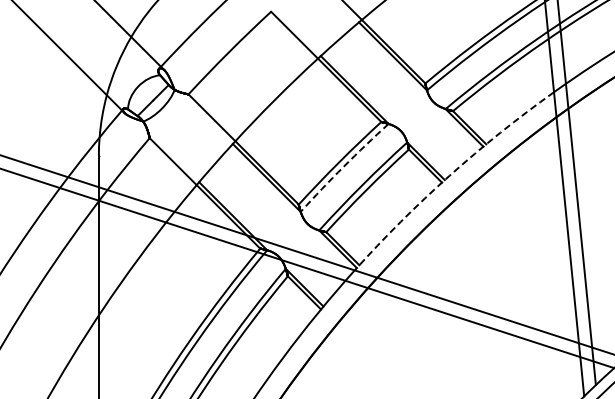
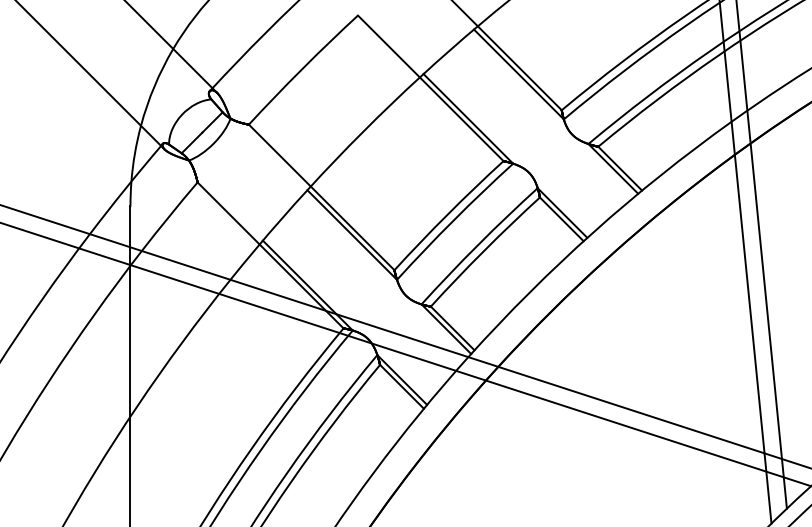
arc: (343, 166) -> (453, 219), dashed -> solid
arc: (449, 175) -> (593, 231), dashed -> solid

